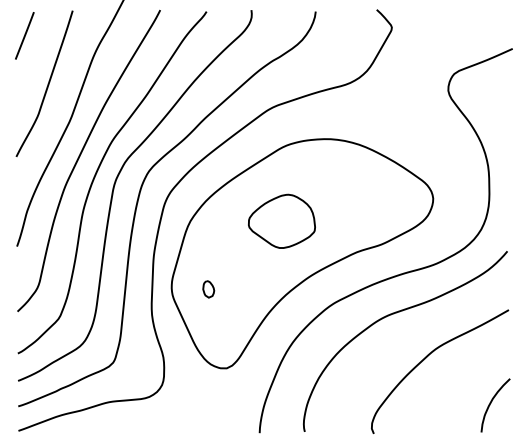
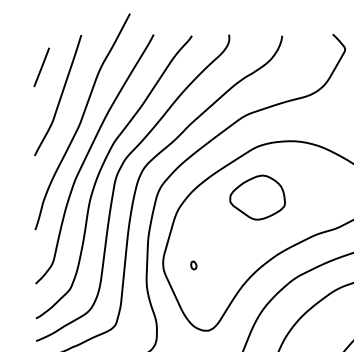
line: (24, 35) -> (41, 67), moved
part: (281, 220) -> (257, 196), moved
part: (208, 289) -> (193, 265), size x0.6

